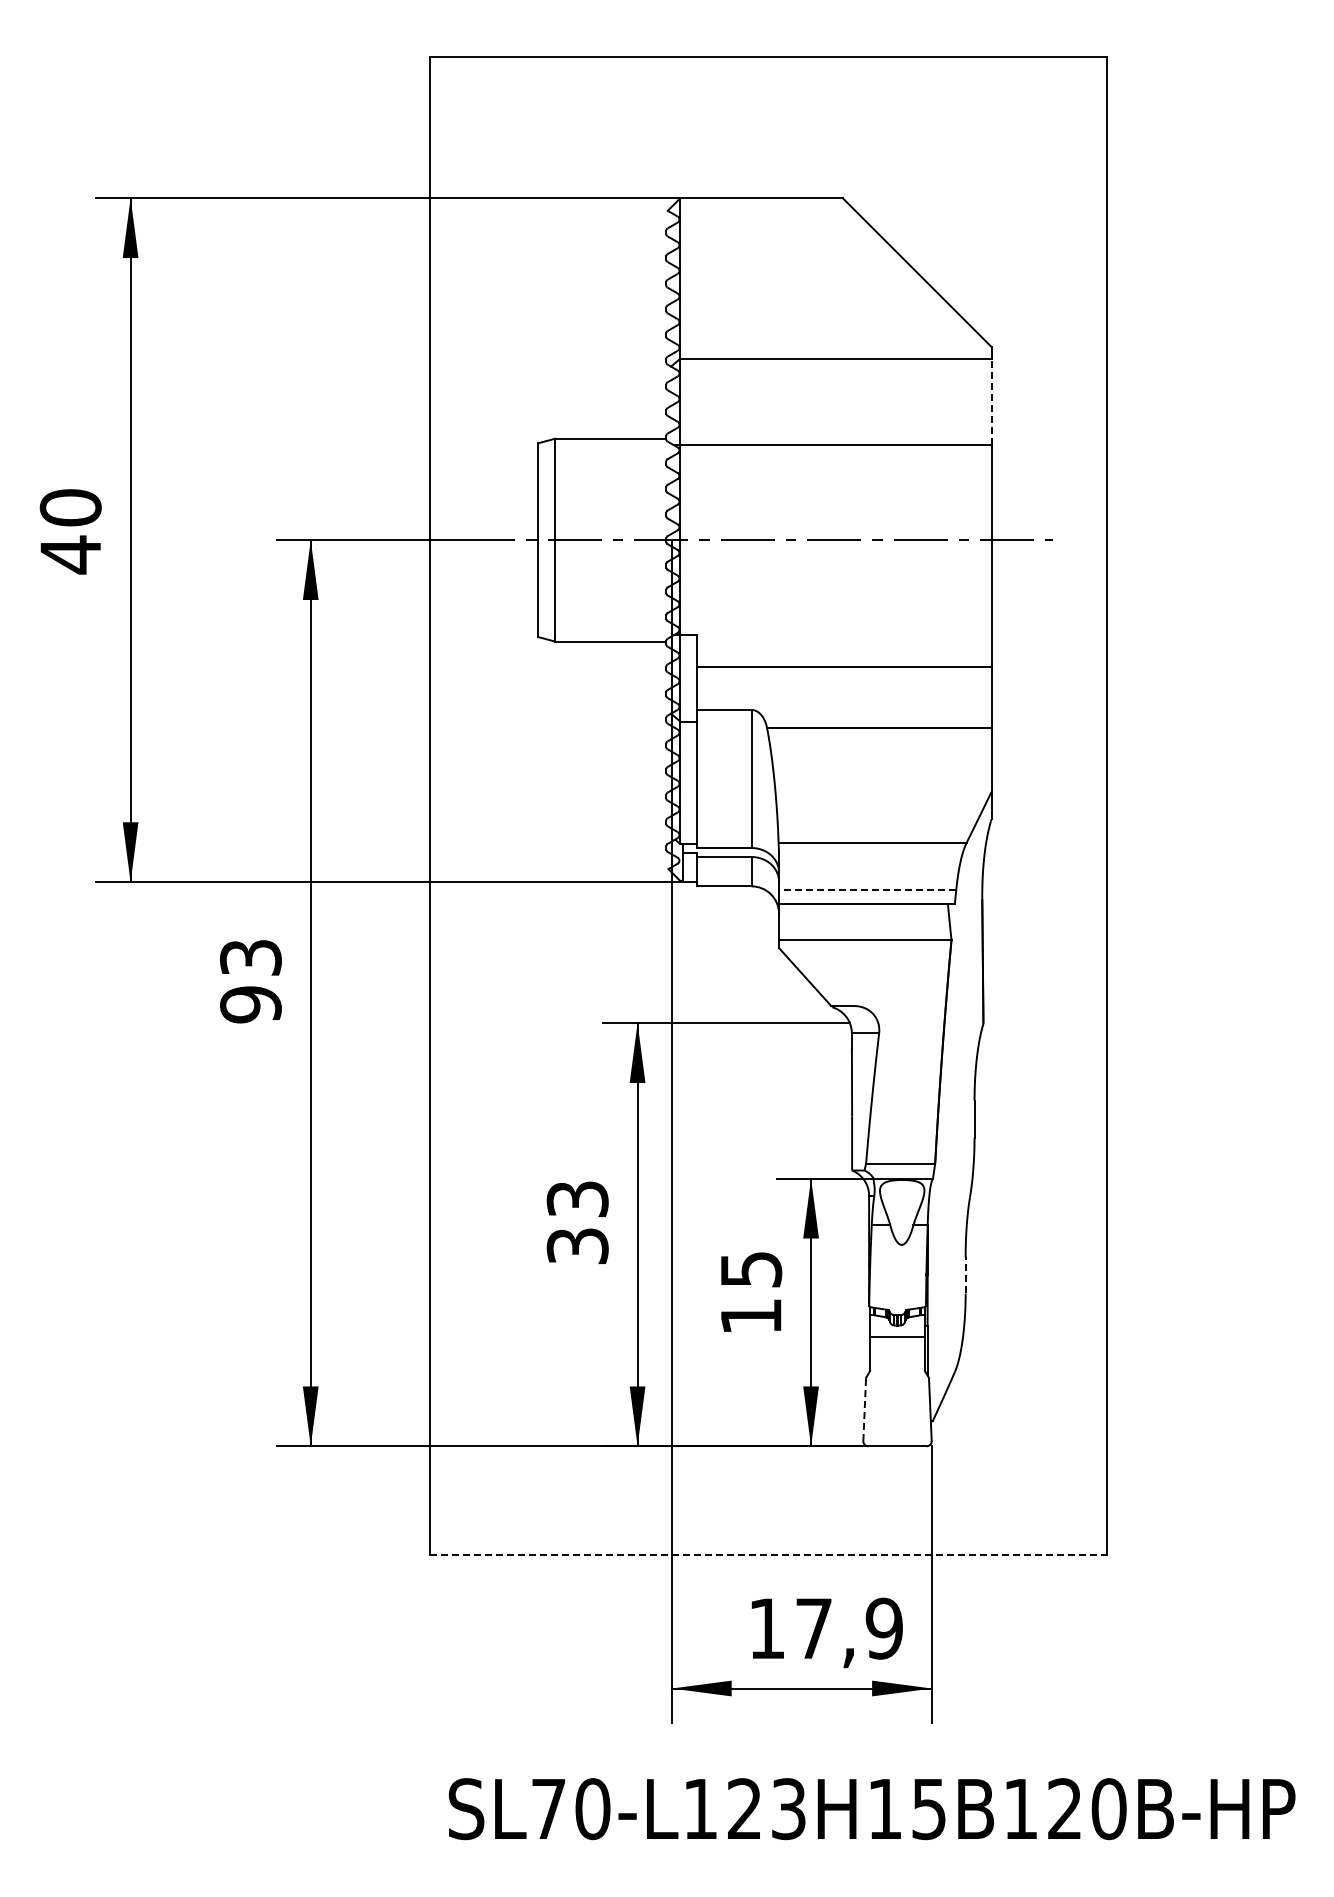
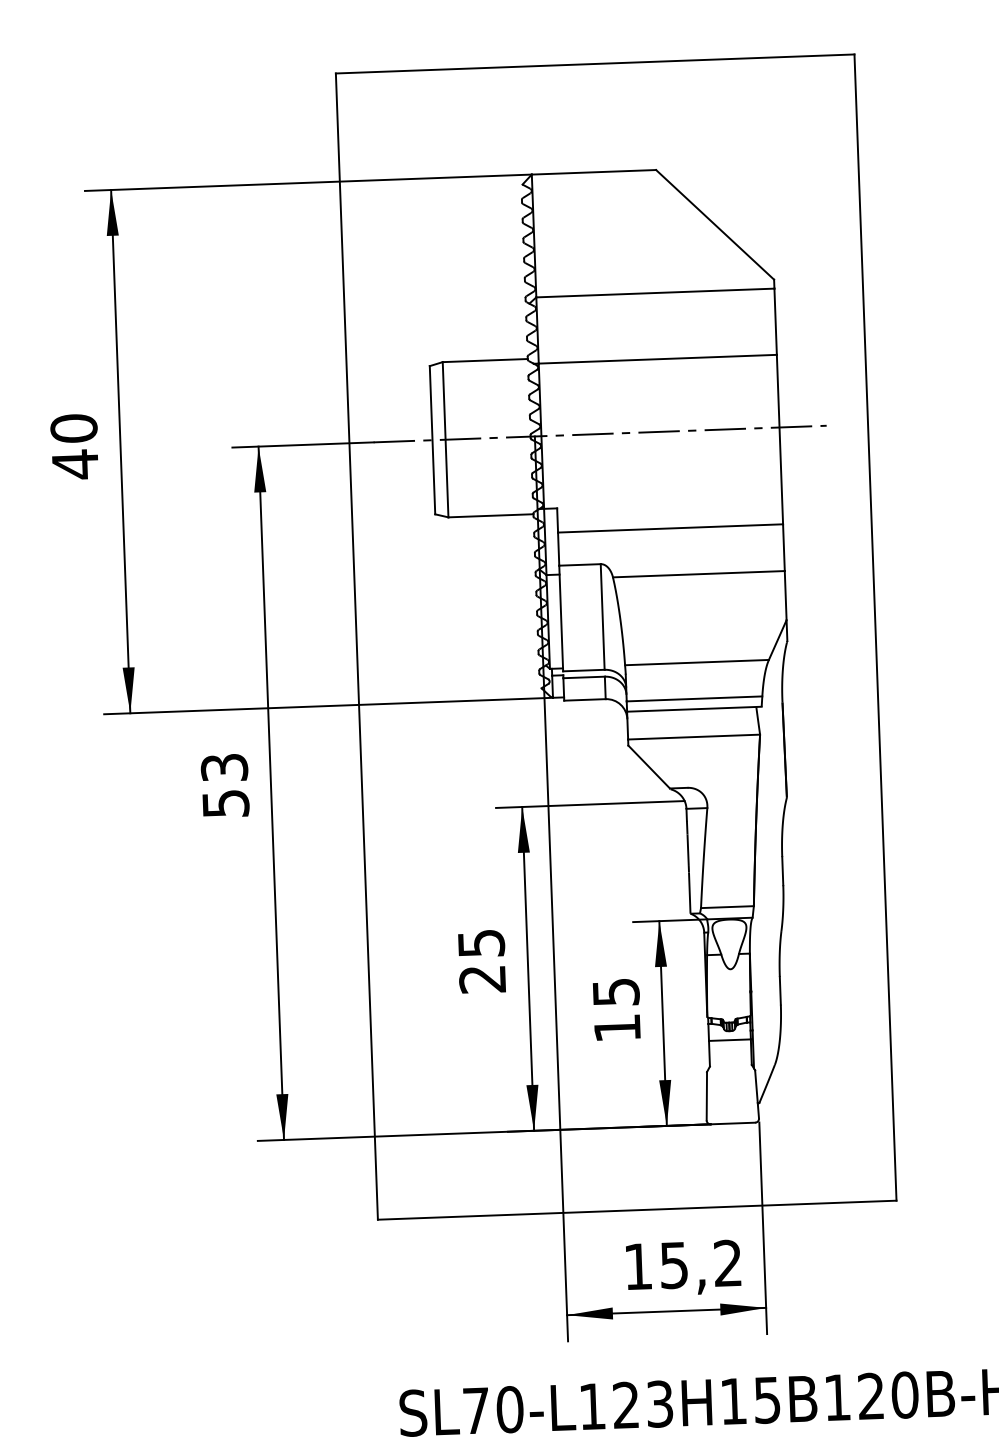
line: (991, 401) -> (775, 321), dashed -> solid
line: (867, 890) -> (694, 699), dashed -> solid
text: (250, 1004) -> (225, 803), 93 -> 53
text: (577, 1222) -> (481, 961), 33 -> 25
line: (965, 1274) -> (780, 990), dashed -> solid
line: (864, 1409) -> (706, 1096), dashed -> solid
line: (768, 1554) -> (637, 1209), dashed -> solid
text: (849, 1628) -> (701, 1264), 17,9 -> 15,2

